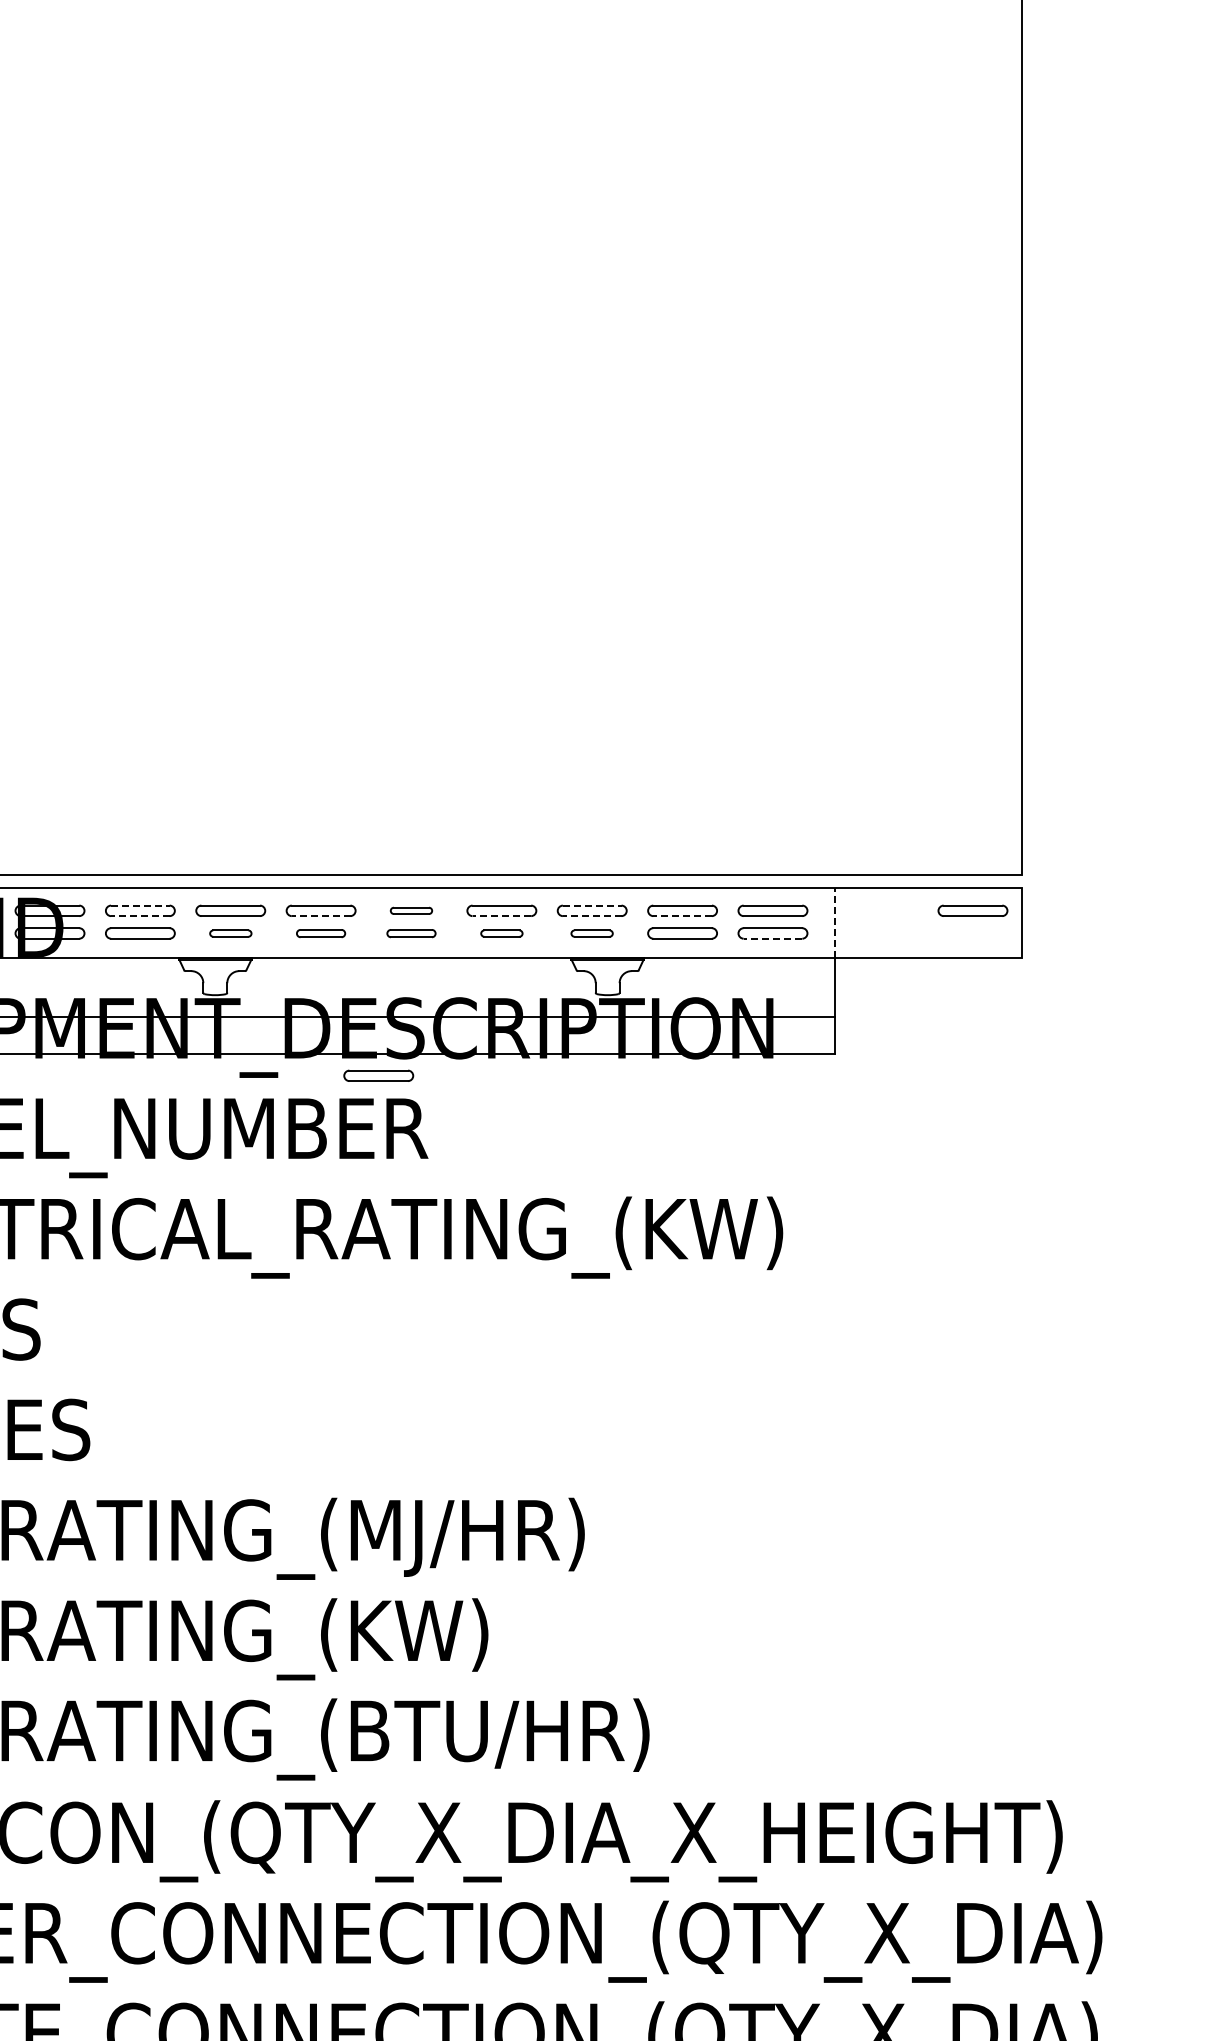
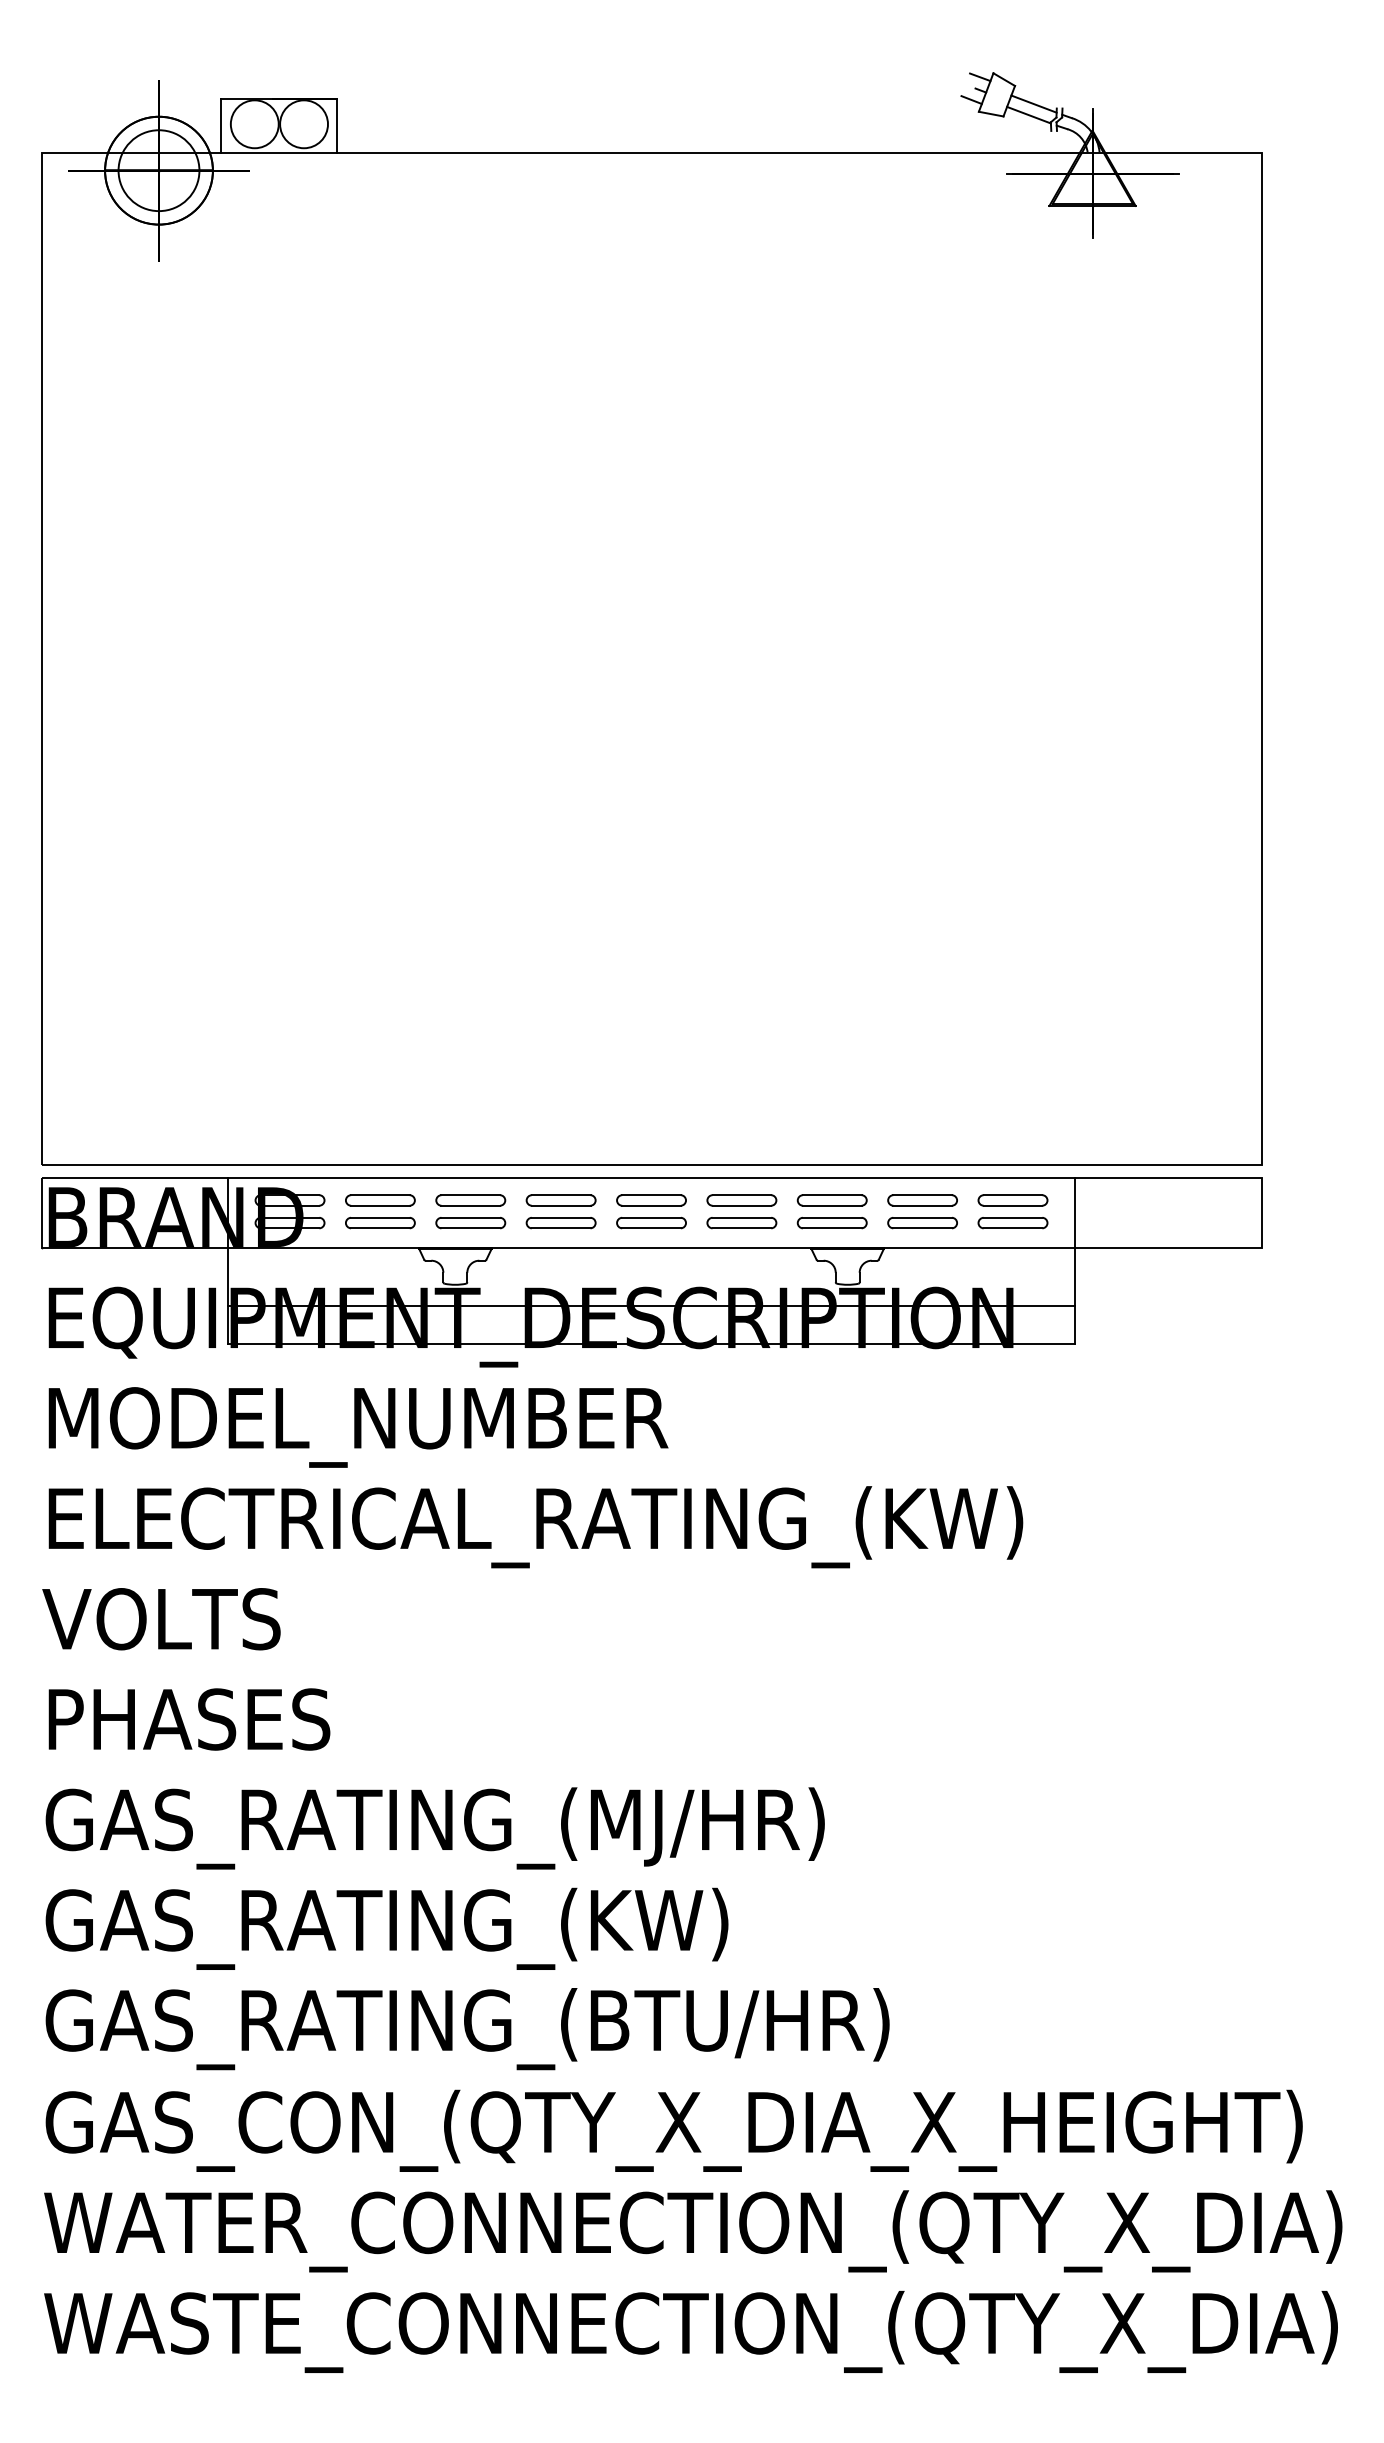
line: (140, 905) -> (380, 1195), dashed -> solid
line: (592, 905) -> (832, 1195), dashed -> solid
part: (411, 910) -> (651, 1200), size x1.67
part: (972, 910) -> (1212, 1200), removed
line: (139, 915) -> (379, 1205), dashed -> solid
line: (320, 915) -> (560, 1205), dashed -> solid
line: (501, 915) -> (741, 1205), dashed -> solid
line: (591, 915) -> (831, 1205), dashed -> solid
line: (682, 915) -> (922, 1205), dashed -> solid
line: (834, 922) -> (1074, 1212), dashed -> solid
part: (230, 933) -> (470, 1223), size x1.67
part: (320, 933) -> (560, 1223), size x1.43
part: (411, 933) -> (651, 1223), size x1.43
part: (501, 933) -> (741, 1223), size x1.67
part: (591, 933) -> (831, 1223), size x1.67
line: (772, 938) -> (1012, 1228), dashed -> solid
part: (378, 1075) -> (618, 1365), removed

